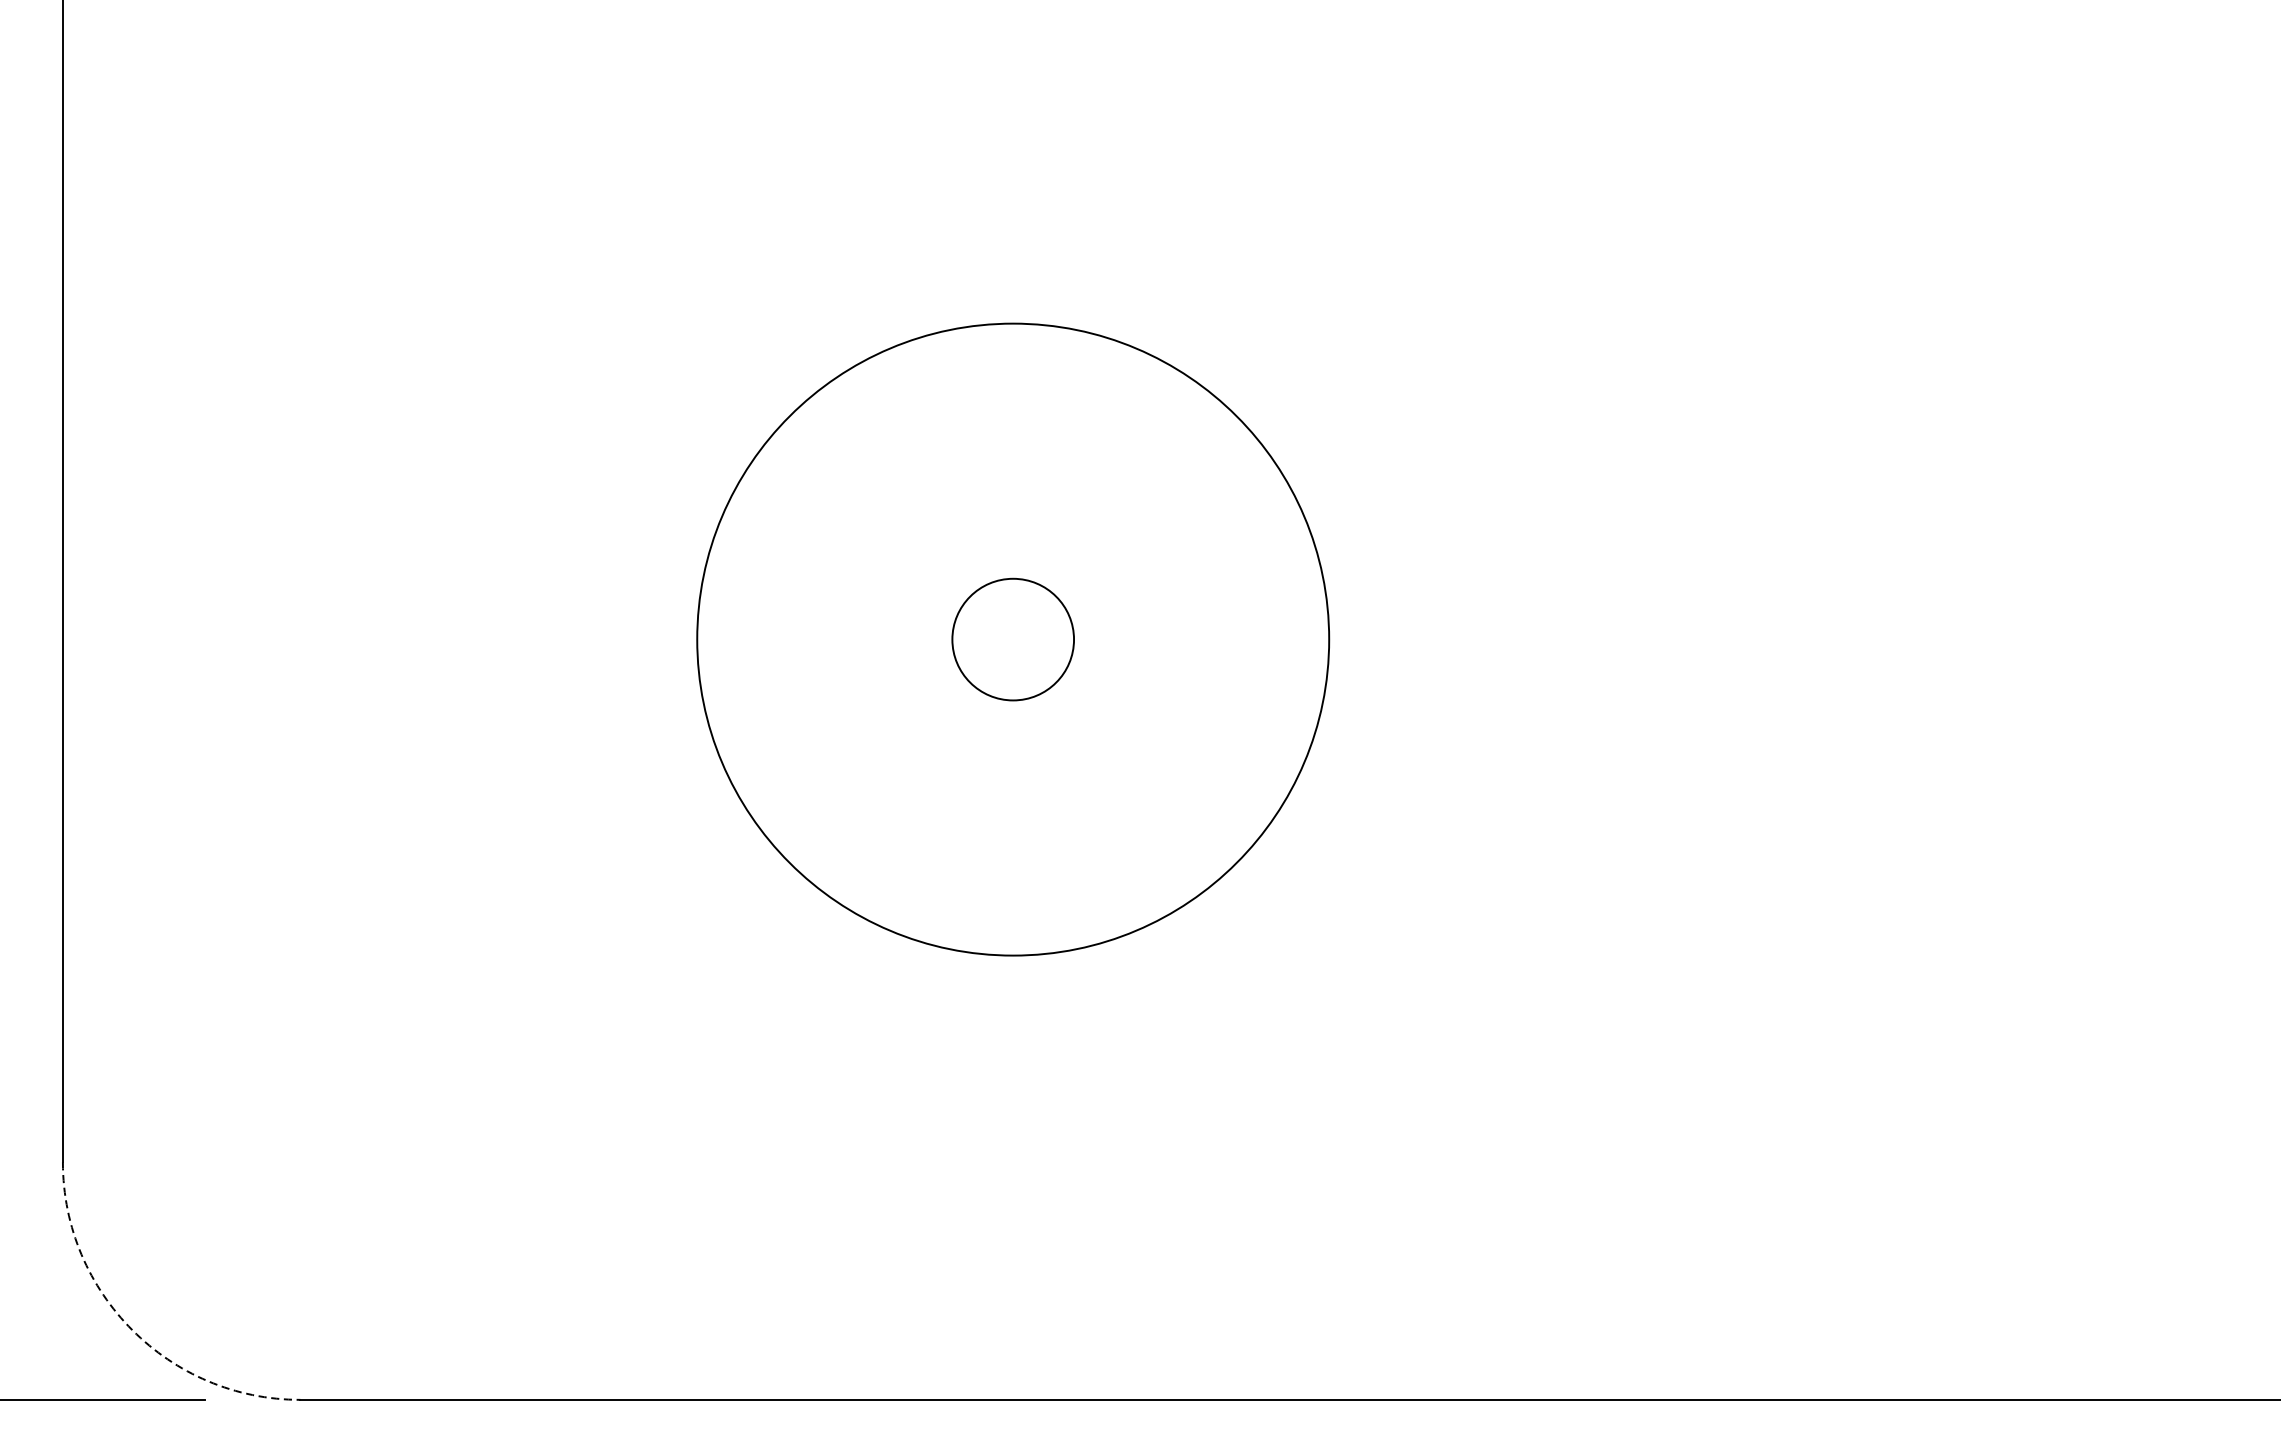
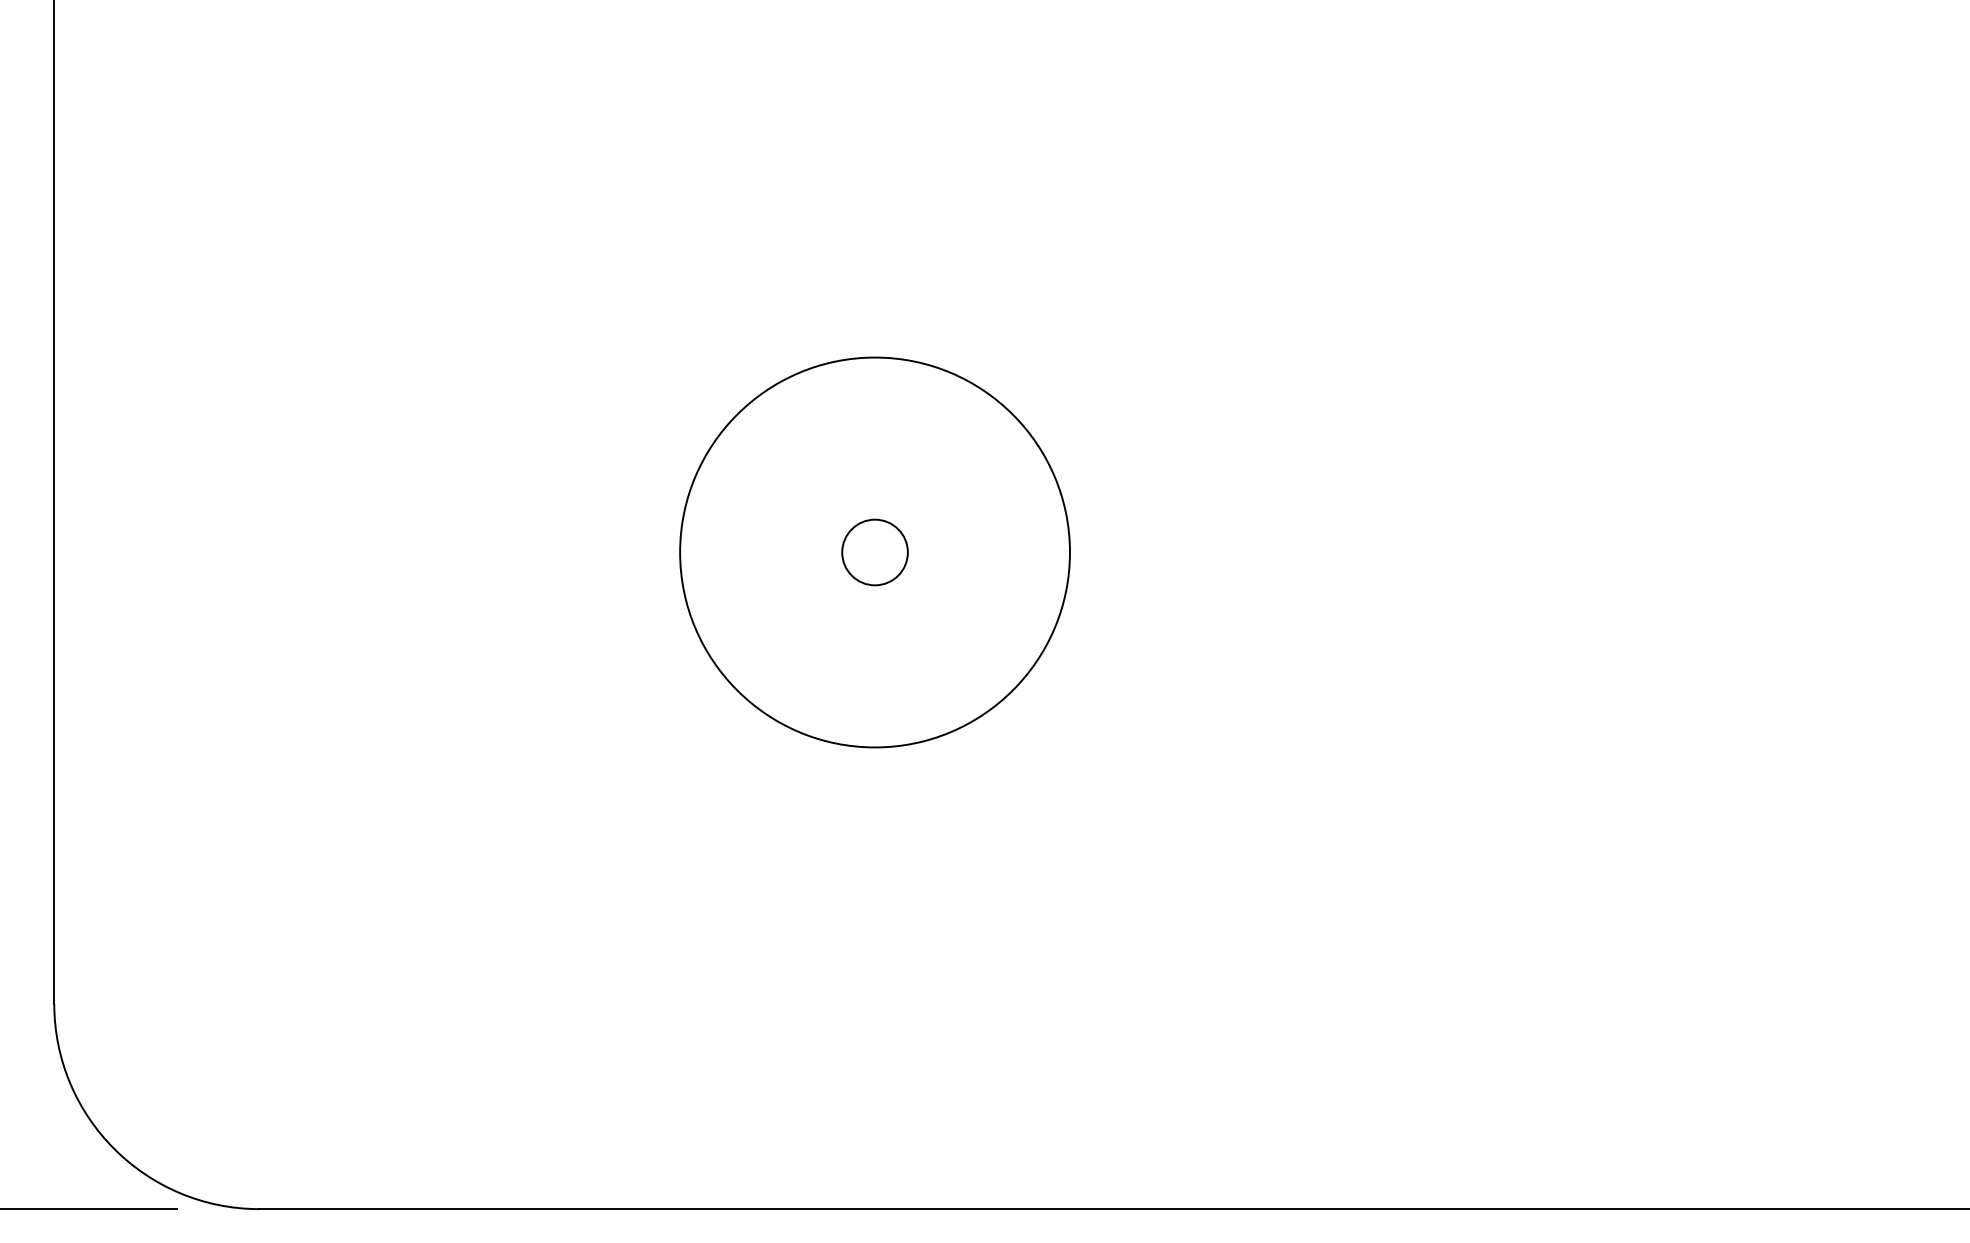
circle: (1012, 639) -> (874, 552), size x0.62
circle: (1012, 639) -> (874, 552), size x0.71
arc: (132, 1330) -> (114, 1149), dashed -> solid

